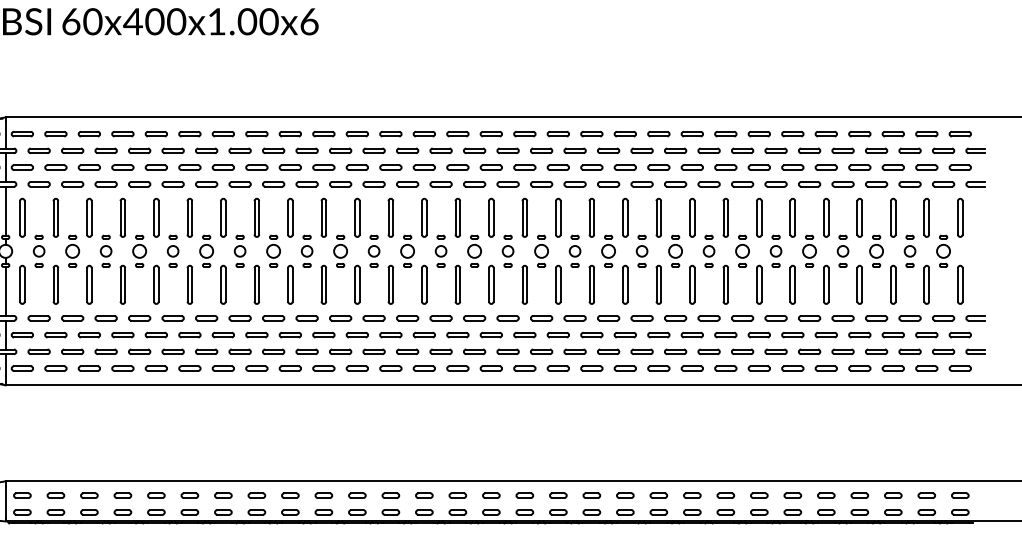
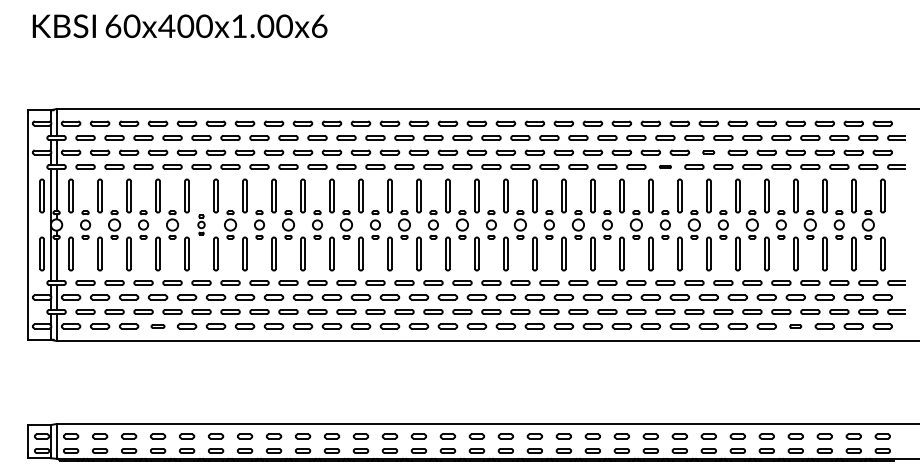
part: (758, 167) -> (708, 152), size x0.6
part: (709, 183) -> (665, 166), size x0.6
part: (173, 250) -> (201, 224), size x0.7
part: (122, 368) -> (157, 326), size x0.7
part: (859, 368) -> (795, 326), size x0.6

